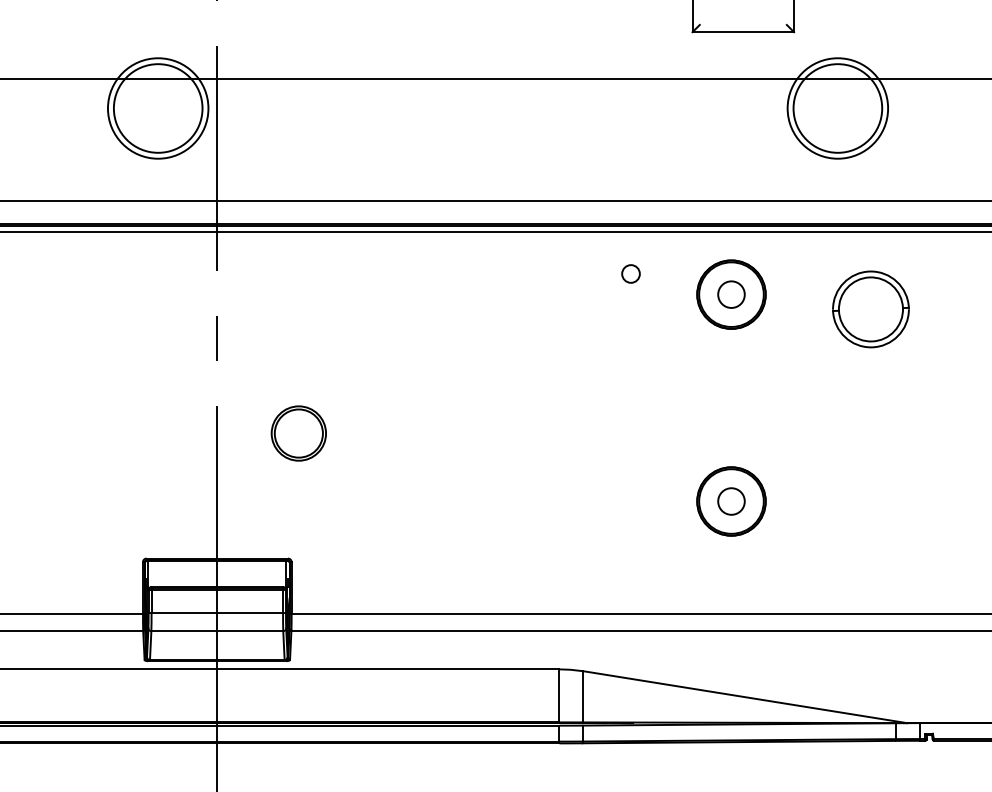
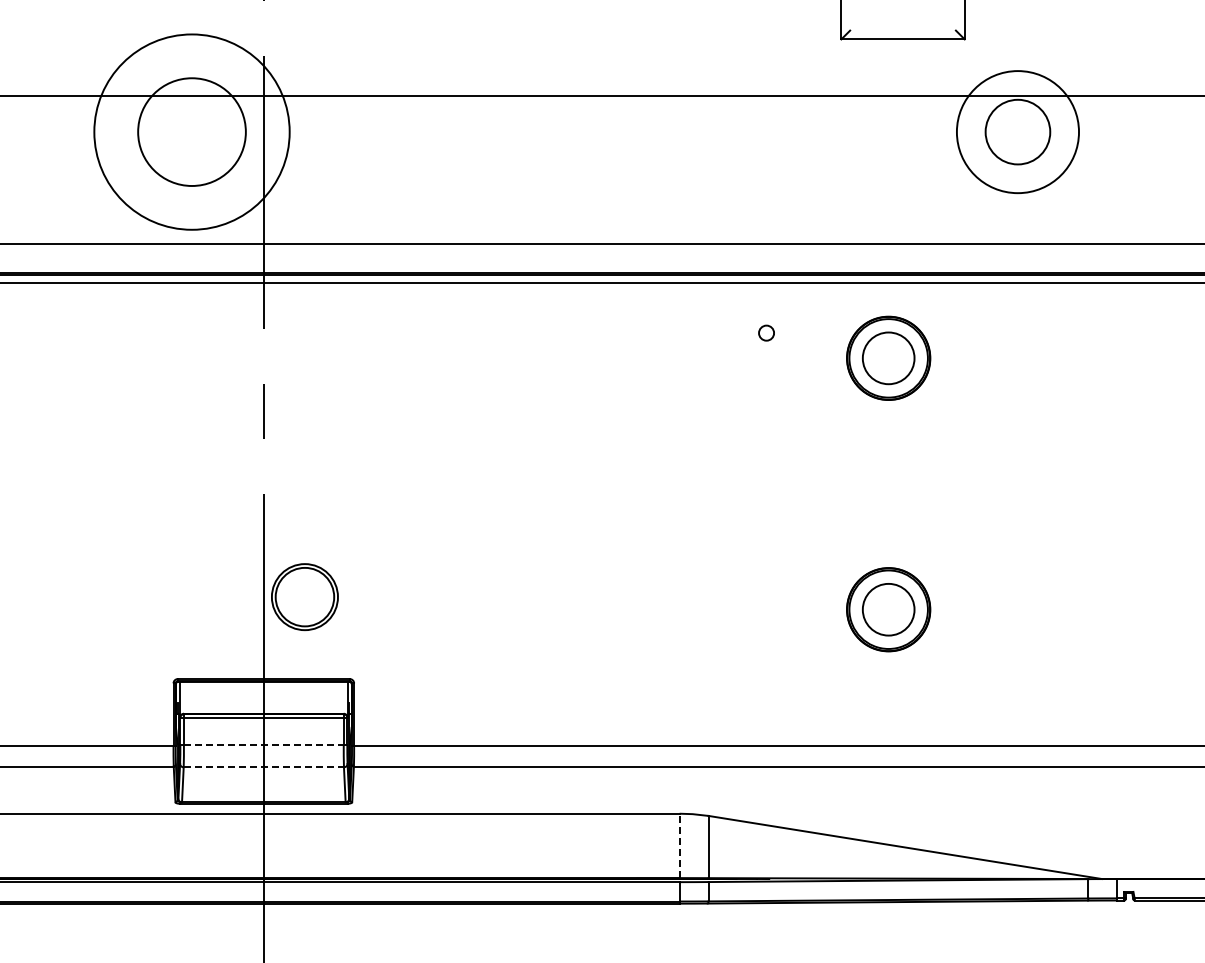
circle: (837, 107) -> (1017, 131), size x0.6
circle: (157, 108) -> (191, 132), size x1.6
circle: (630, 273) -> (766, 332), size x0.7
circle: (731, 294) -> (888, 358), size x1.6
part: (871, 309) -> (1058, 376), removed
part: (298, 433) -> (304, 597), moved
circle: (731, 501) -> (888, 609), size x1.6
line: (217, 613) -> (263, 745), solid -> dashed
line: (217, 631) -> (264, 767), solid -> dashed
line: (559, 695) -> (679, 845), solid -> dashed

